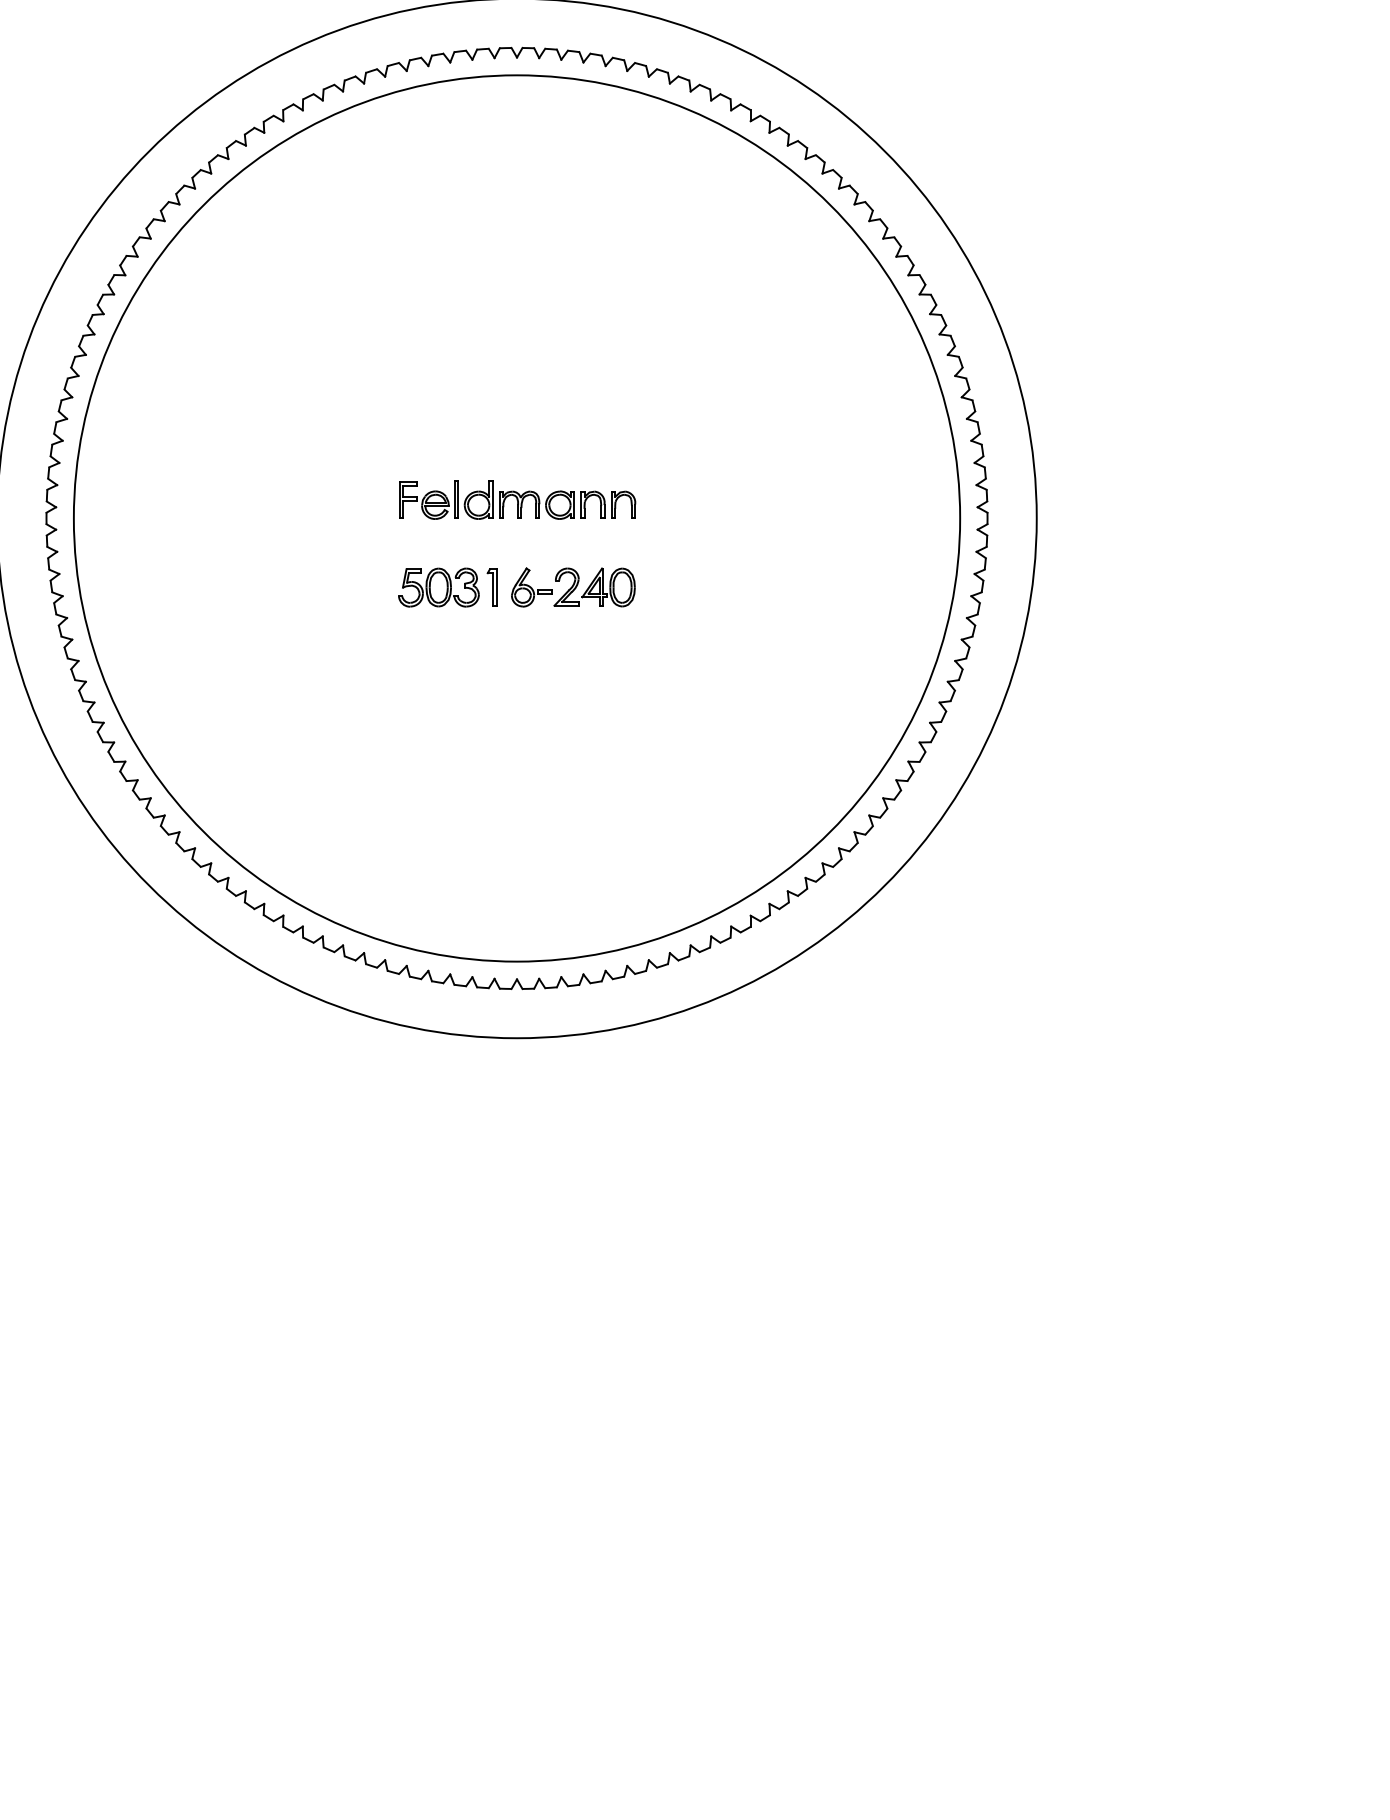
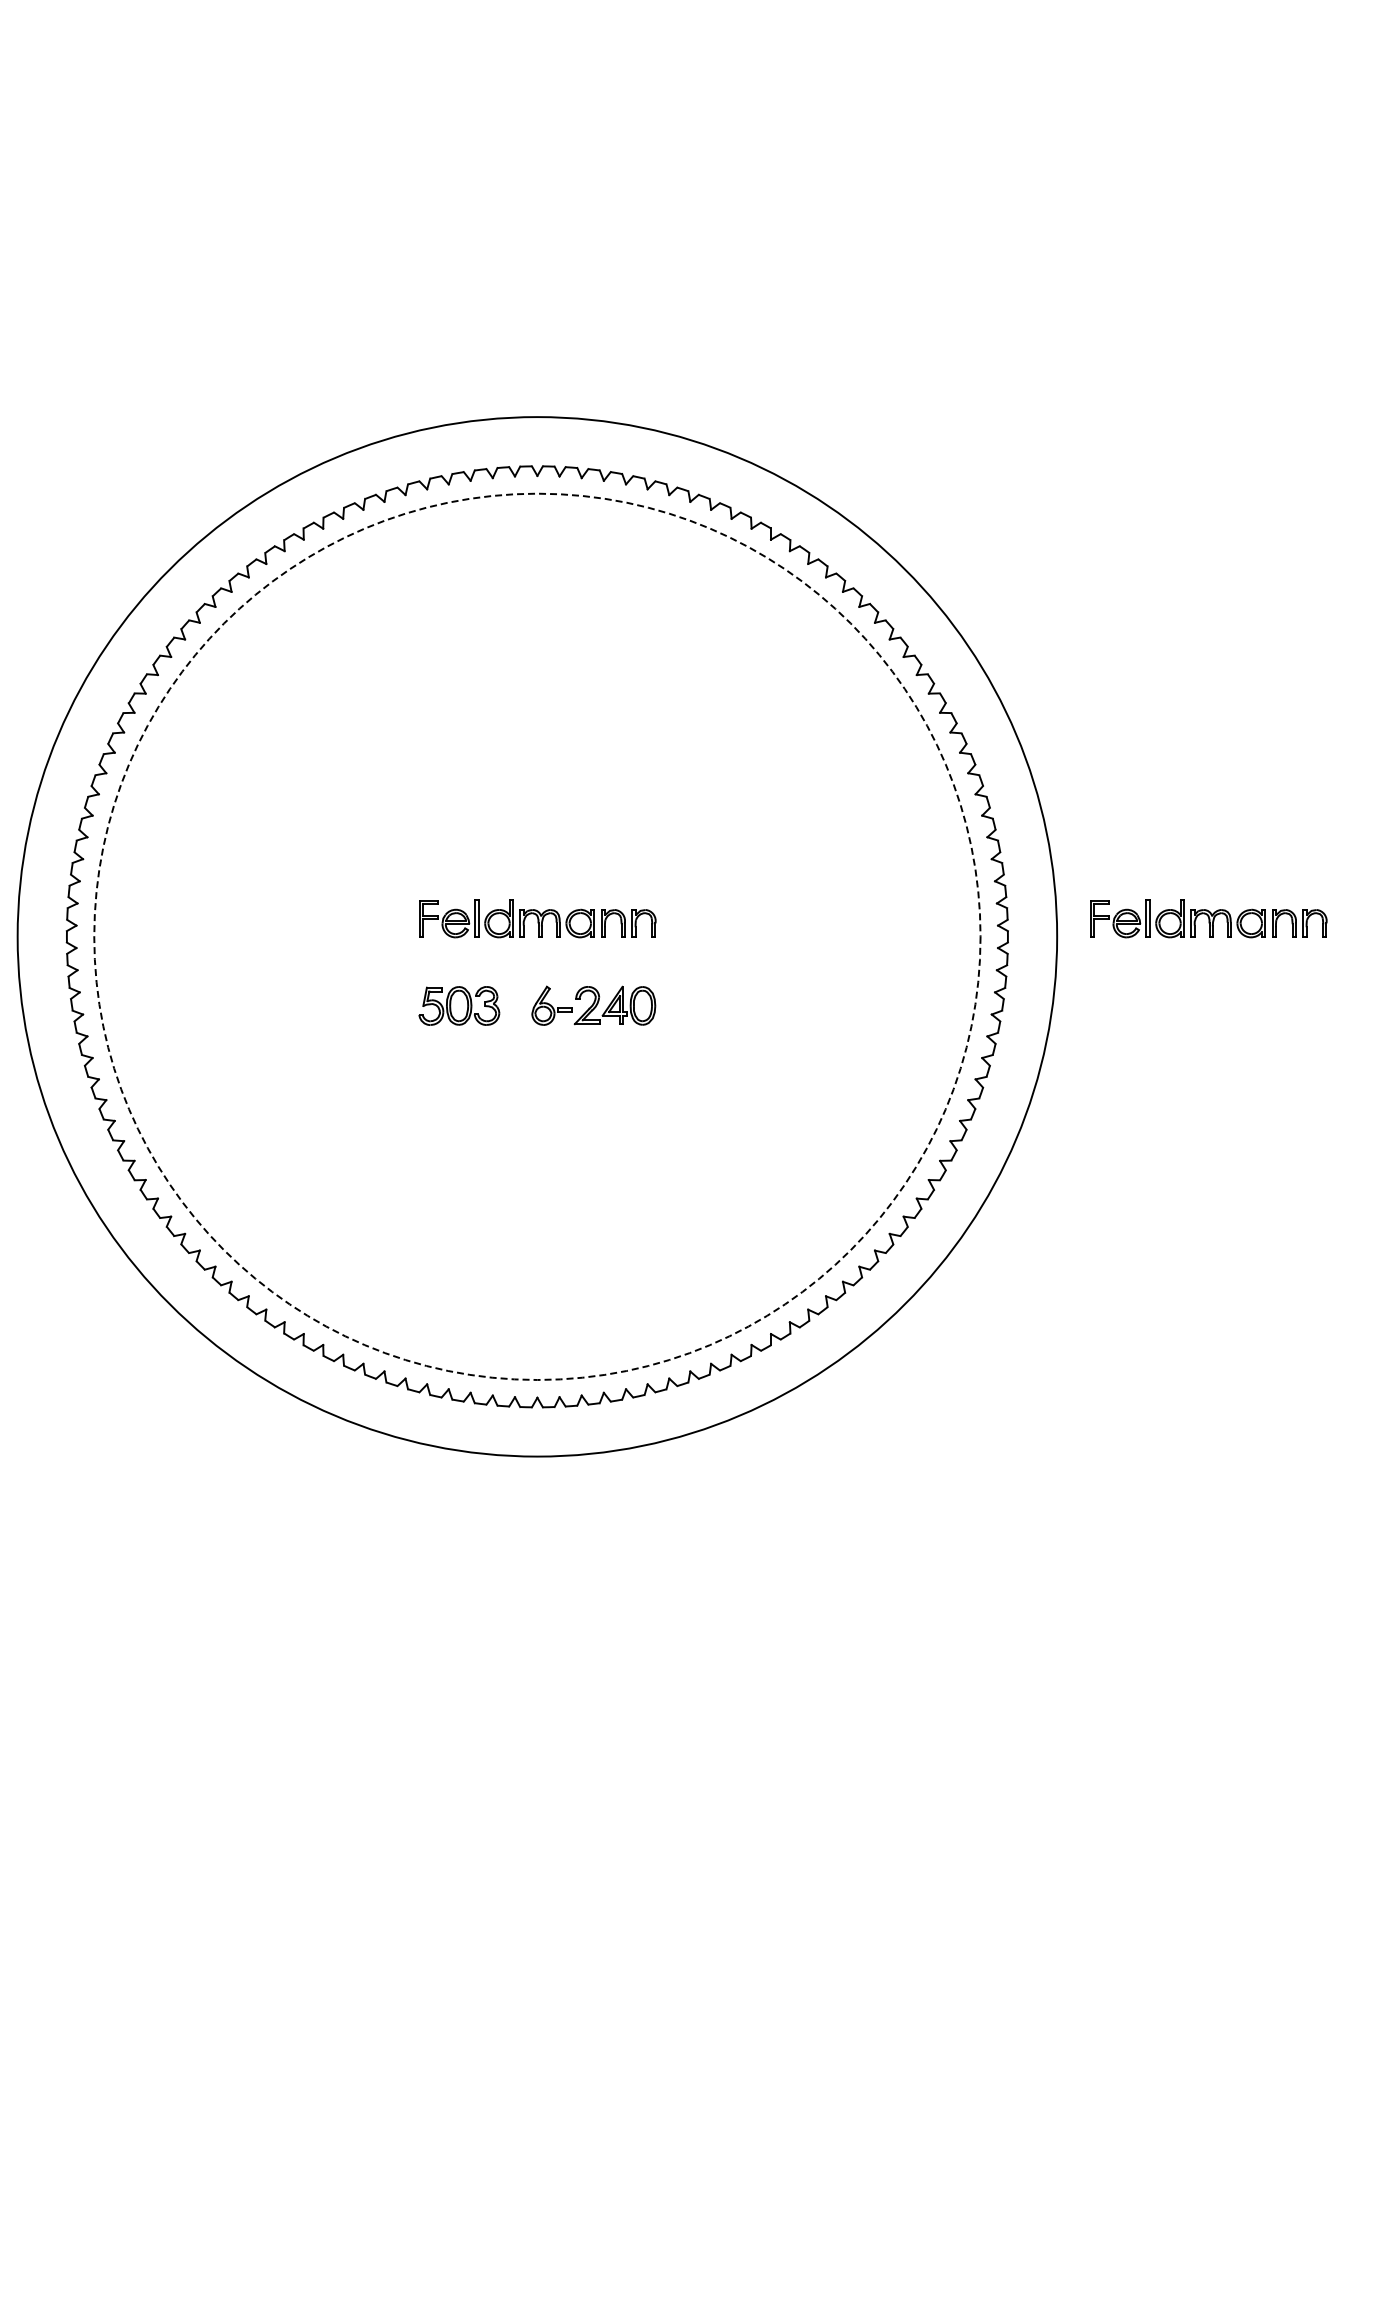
part: (1188, 500) -> (1208, 918), added
circle: (517, 518) -> (537, 936), solid -> dashed
part: (492, 587) -> (512, 1005), removed

